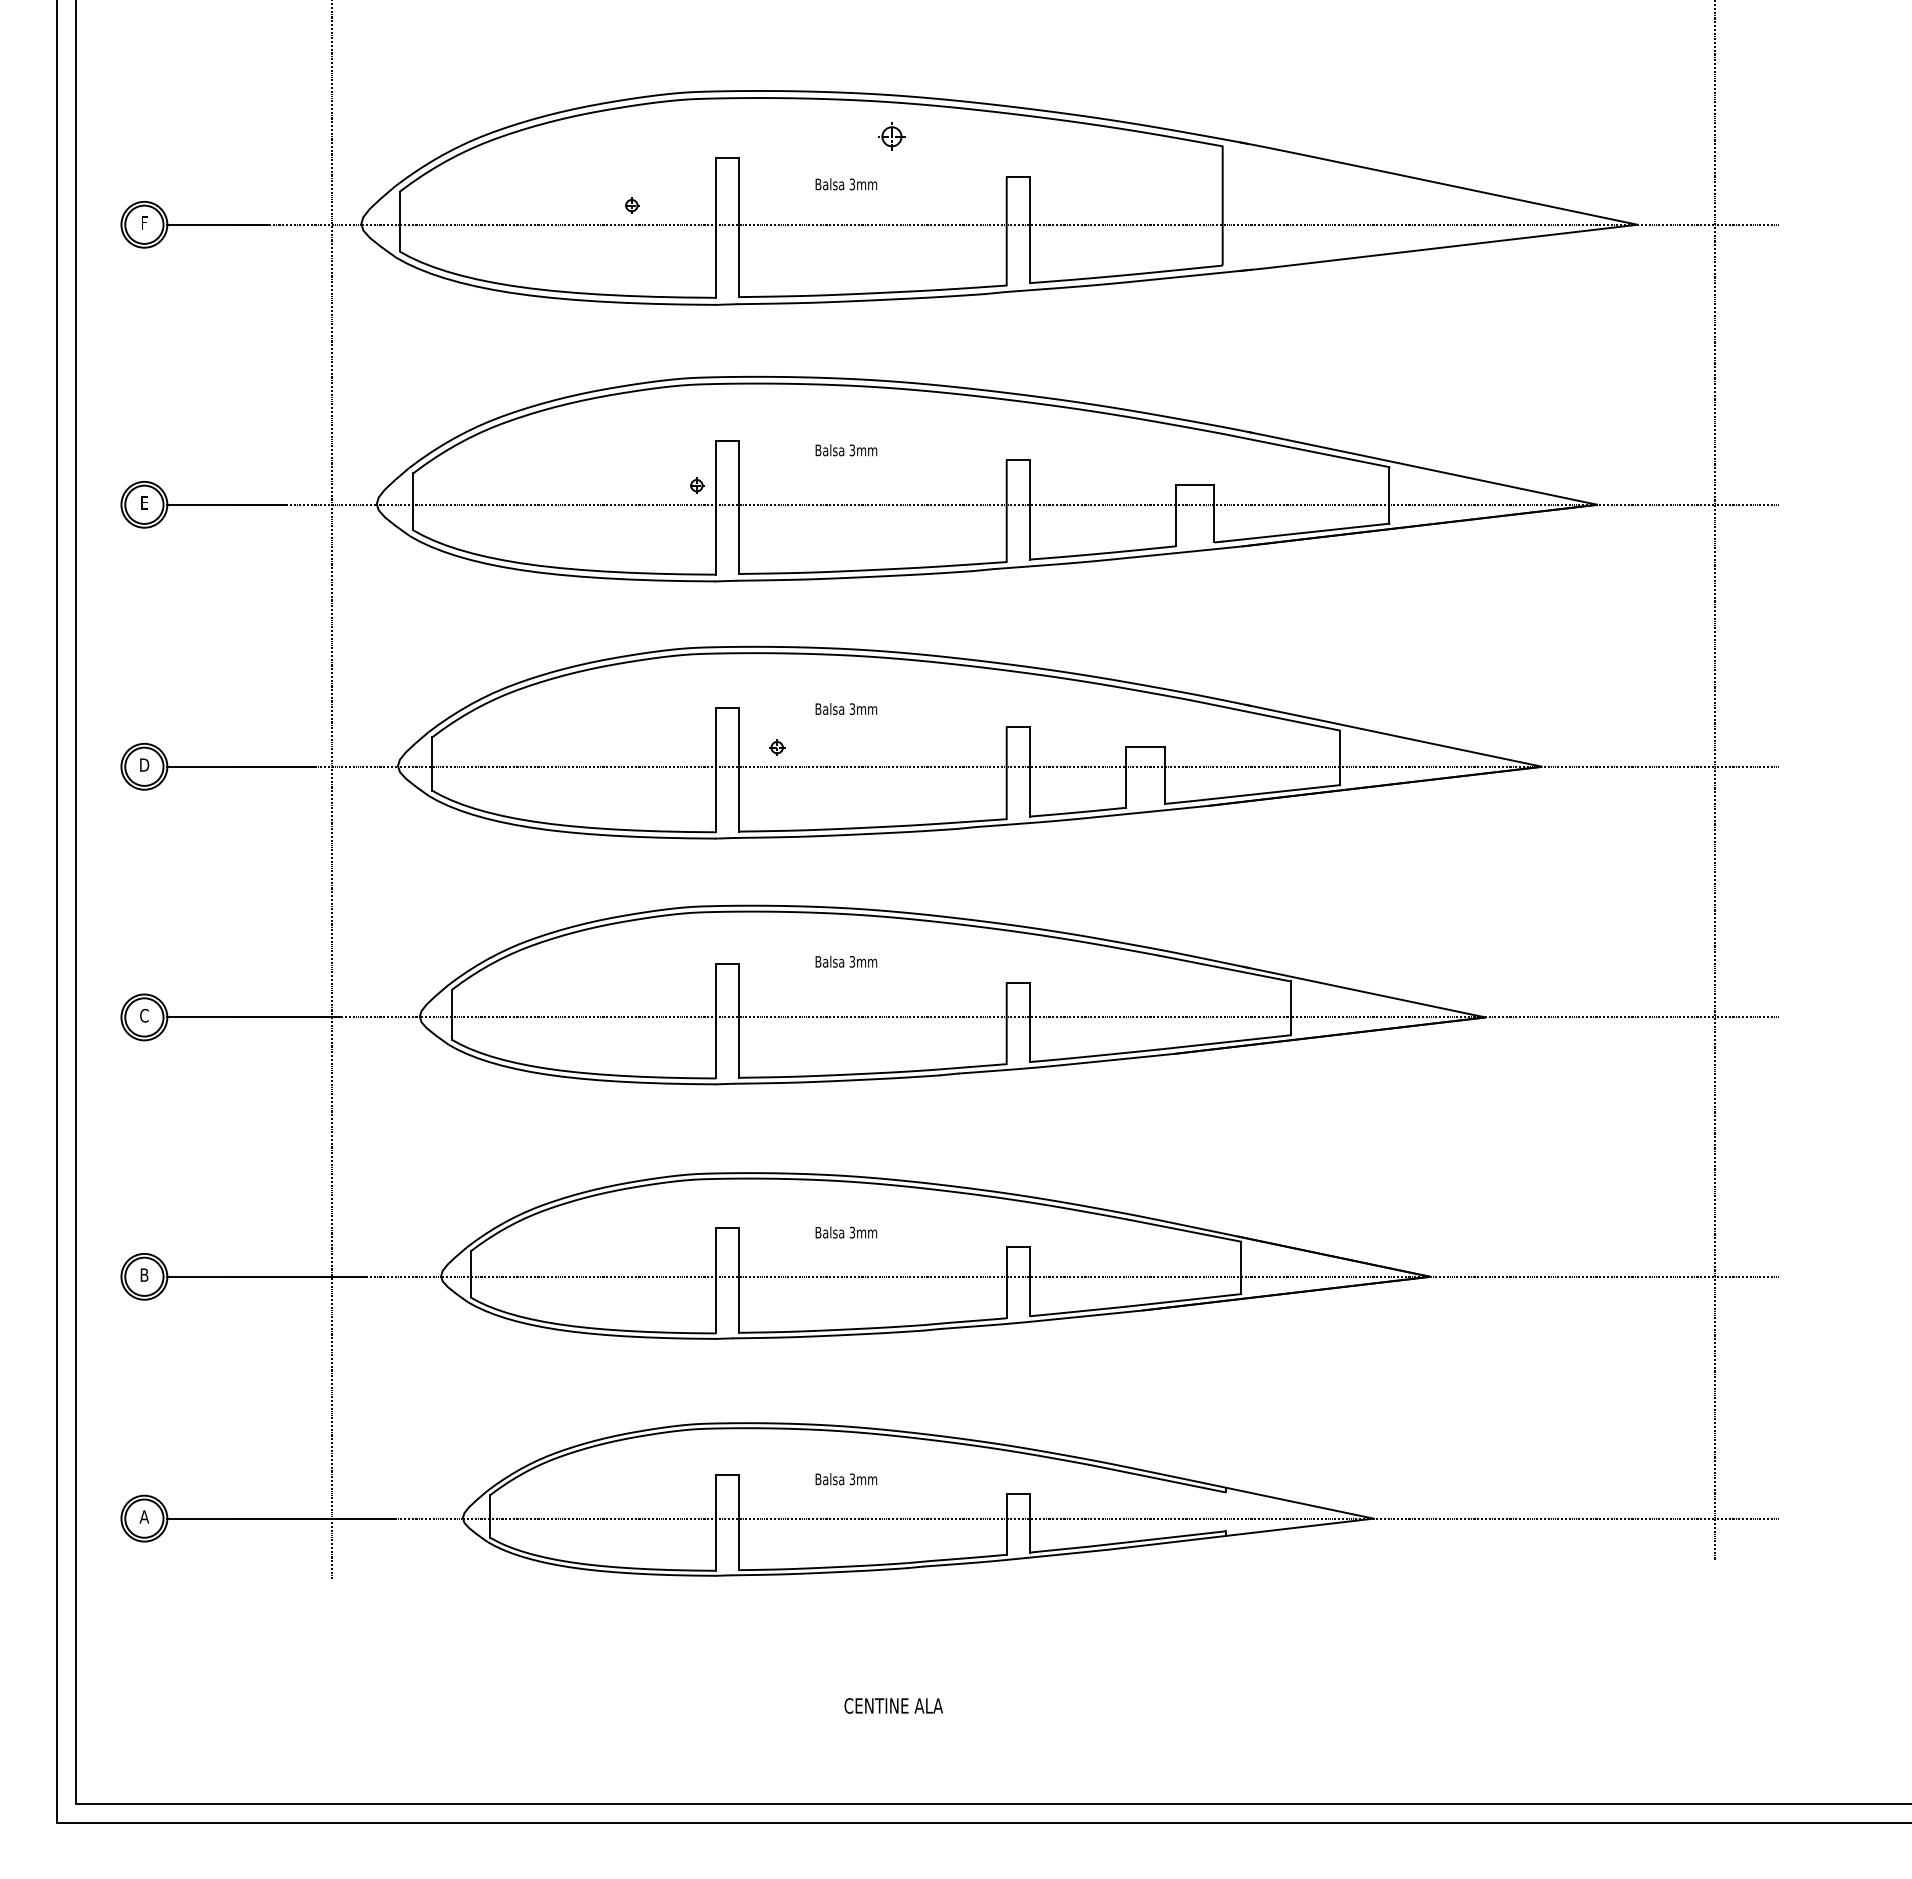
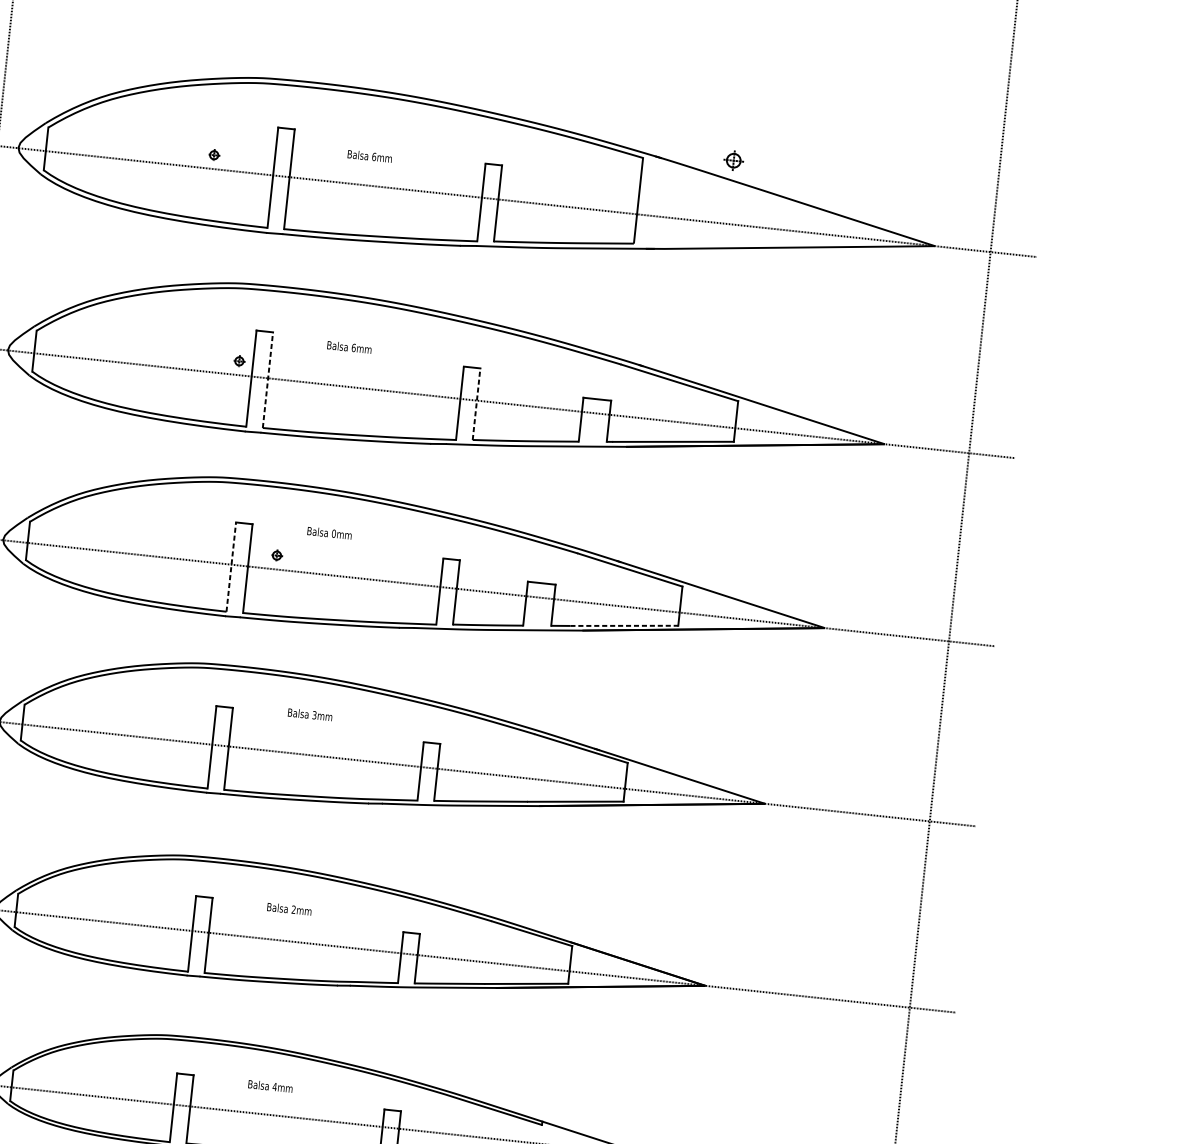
part: (891, 136) -> (733, 160), moved
text: (852, 184) -> (374, 156), 3mm -> 6mm
text: (852, 450) -> (353, 348), 3mm -> 6mm
line: (738, 507) -> (267, 380), solid -> dashed
line: (1029, 509) -> (476, 403), solid -> dashed
text: (852, 708) -> (334, 533), 3mm -> 0mm
line: (716, 769) -> (231, 566), solid -> dashed
line: (1265, 793) -> (624, 626), solid -> dashed
text: (852, 1232) -> (293, 909), 3mm -> 2mm
text: (852, 1479) -> (274, 1087), 3mm -> 4mm

